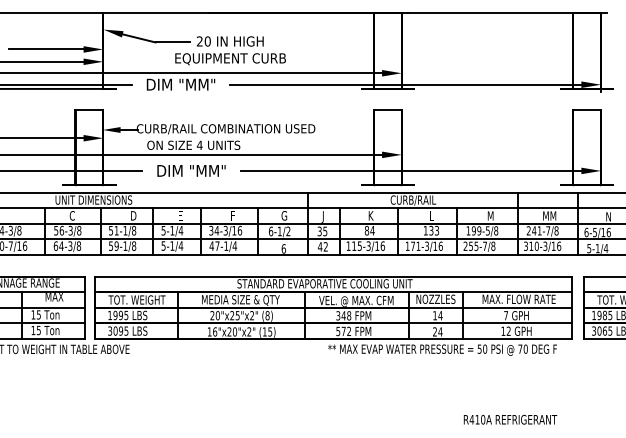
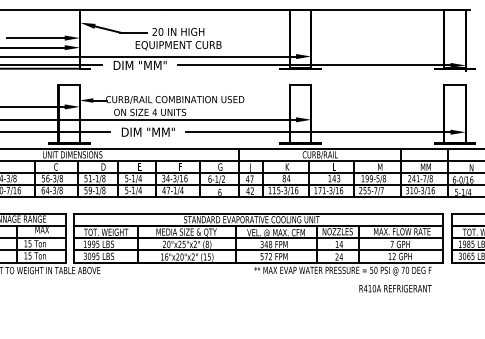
text: (431, 230) -> (334, 178), 133 -> 143
text: (322, 231) -> (249, 179), 35 -> 47
text: (595, 232) -> (461, 179), 6-5/16 -> 6-0/16
text: (493, 245) -> (382, 190), 255-7/8 -> 255-7/7
text: (510, 419) -> (395, 288), moved

